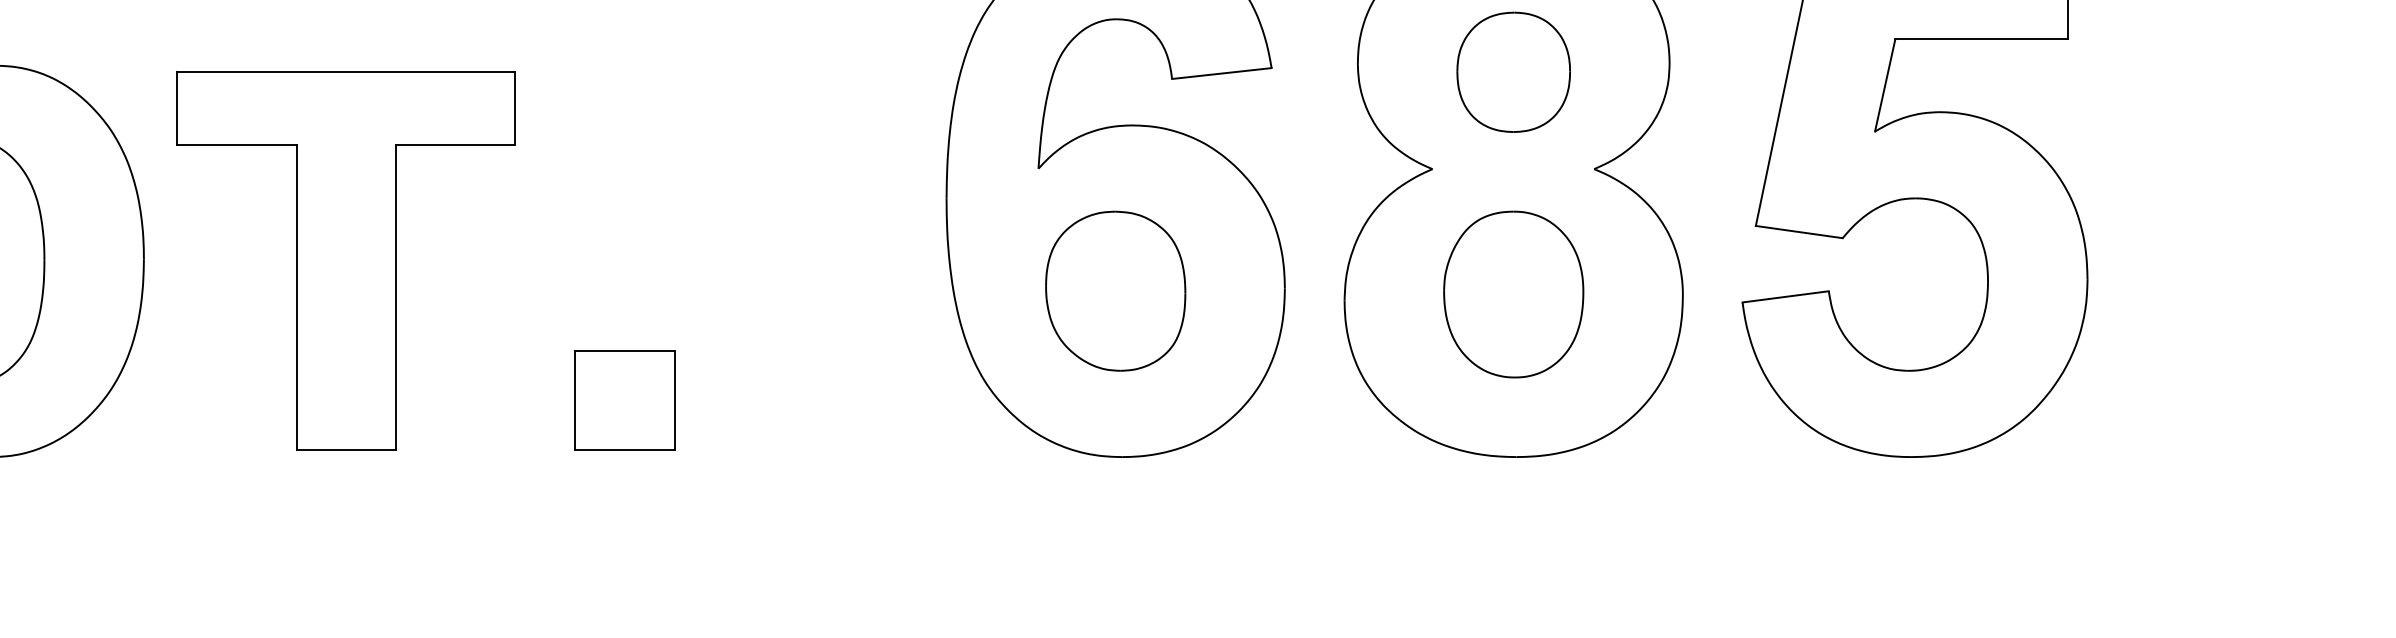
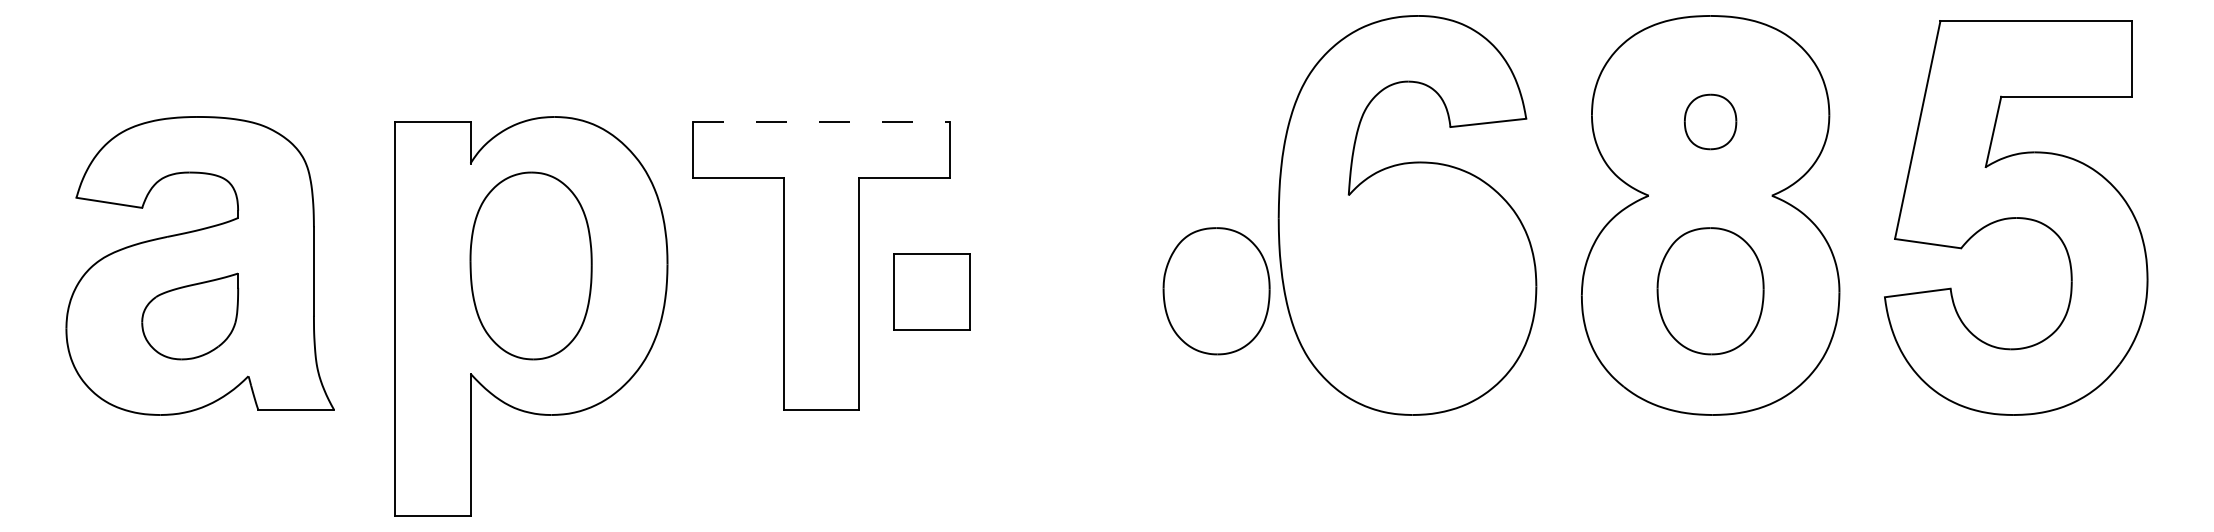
part: (1513, 71) -> (1710, 121), size x0.6
line: (346, 72) -> (821, 122), solid -> dashed
part: (1115, 290) -> (1407, 288), removed
part: (864, 294) -> (1216, 291), added
part: (624, 399) -> (931, 291), moved

